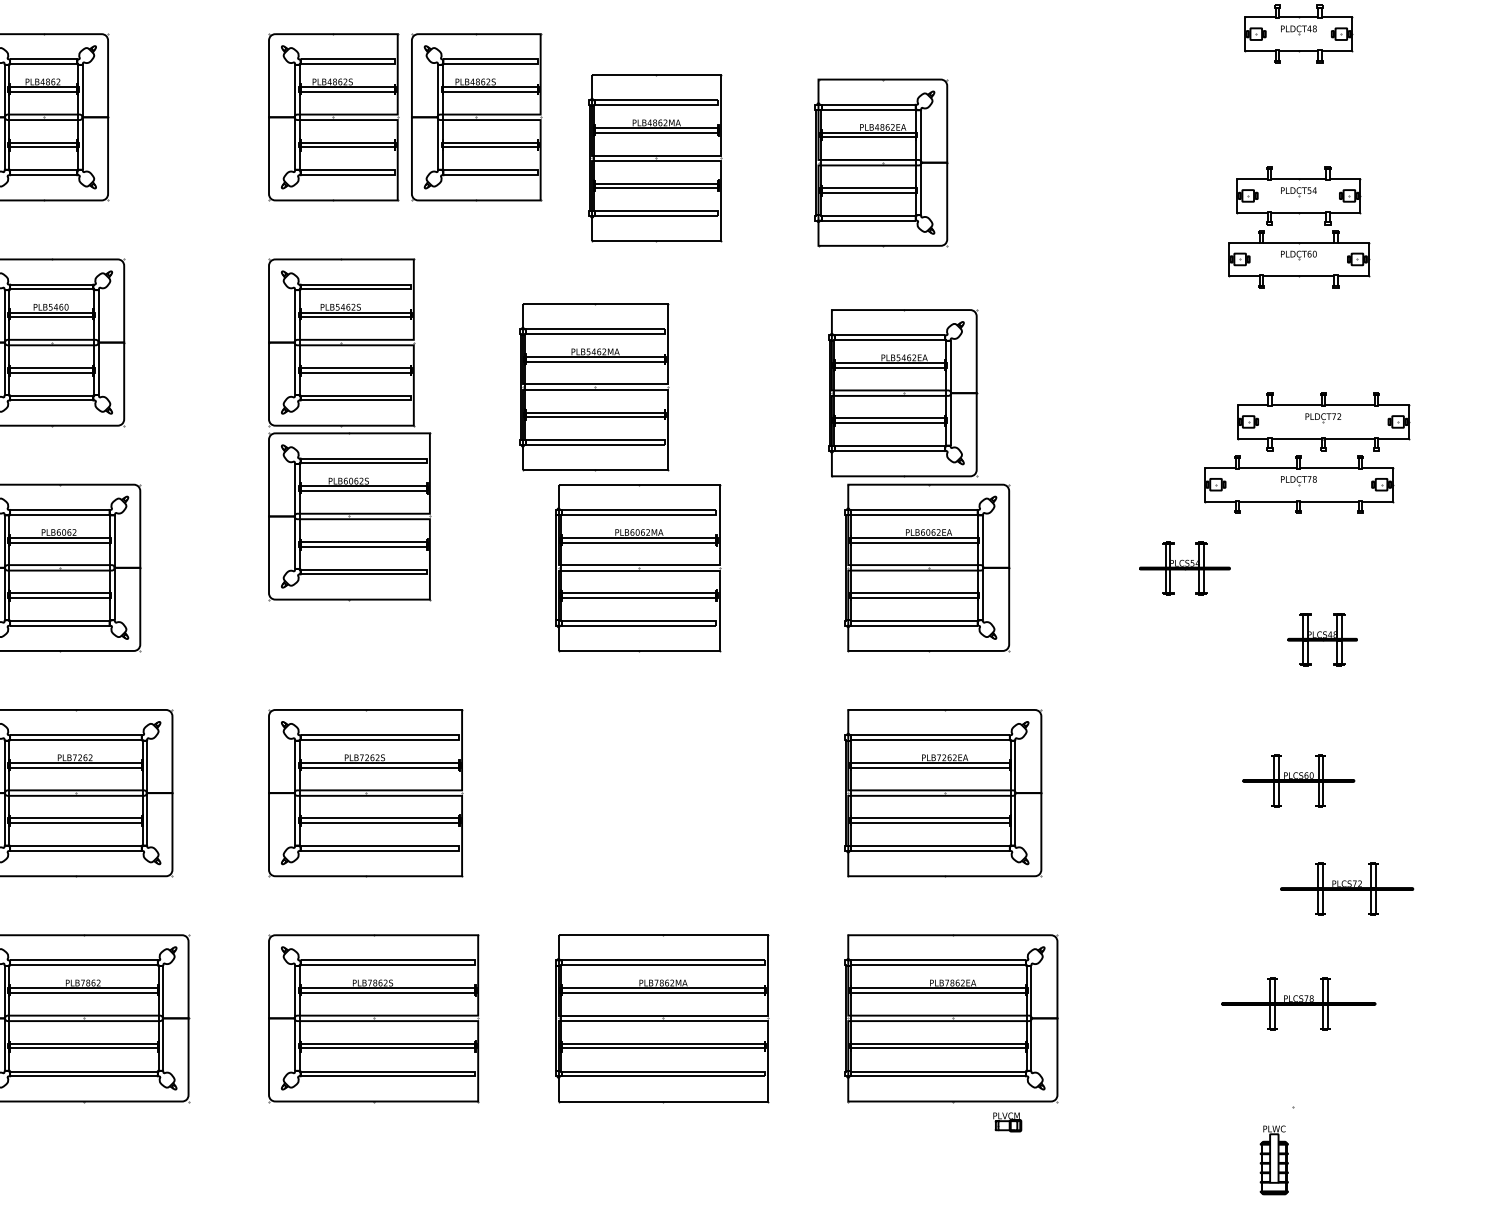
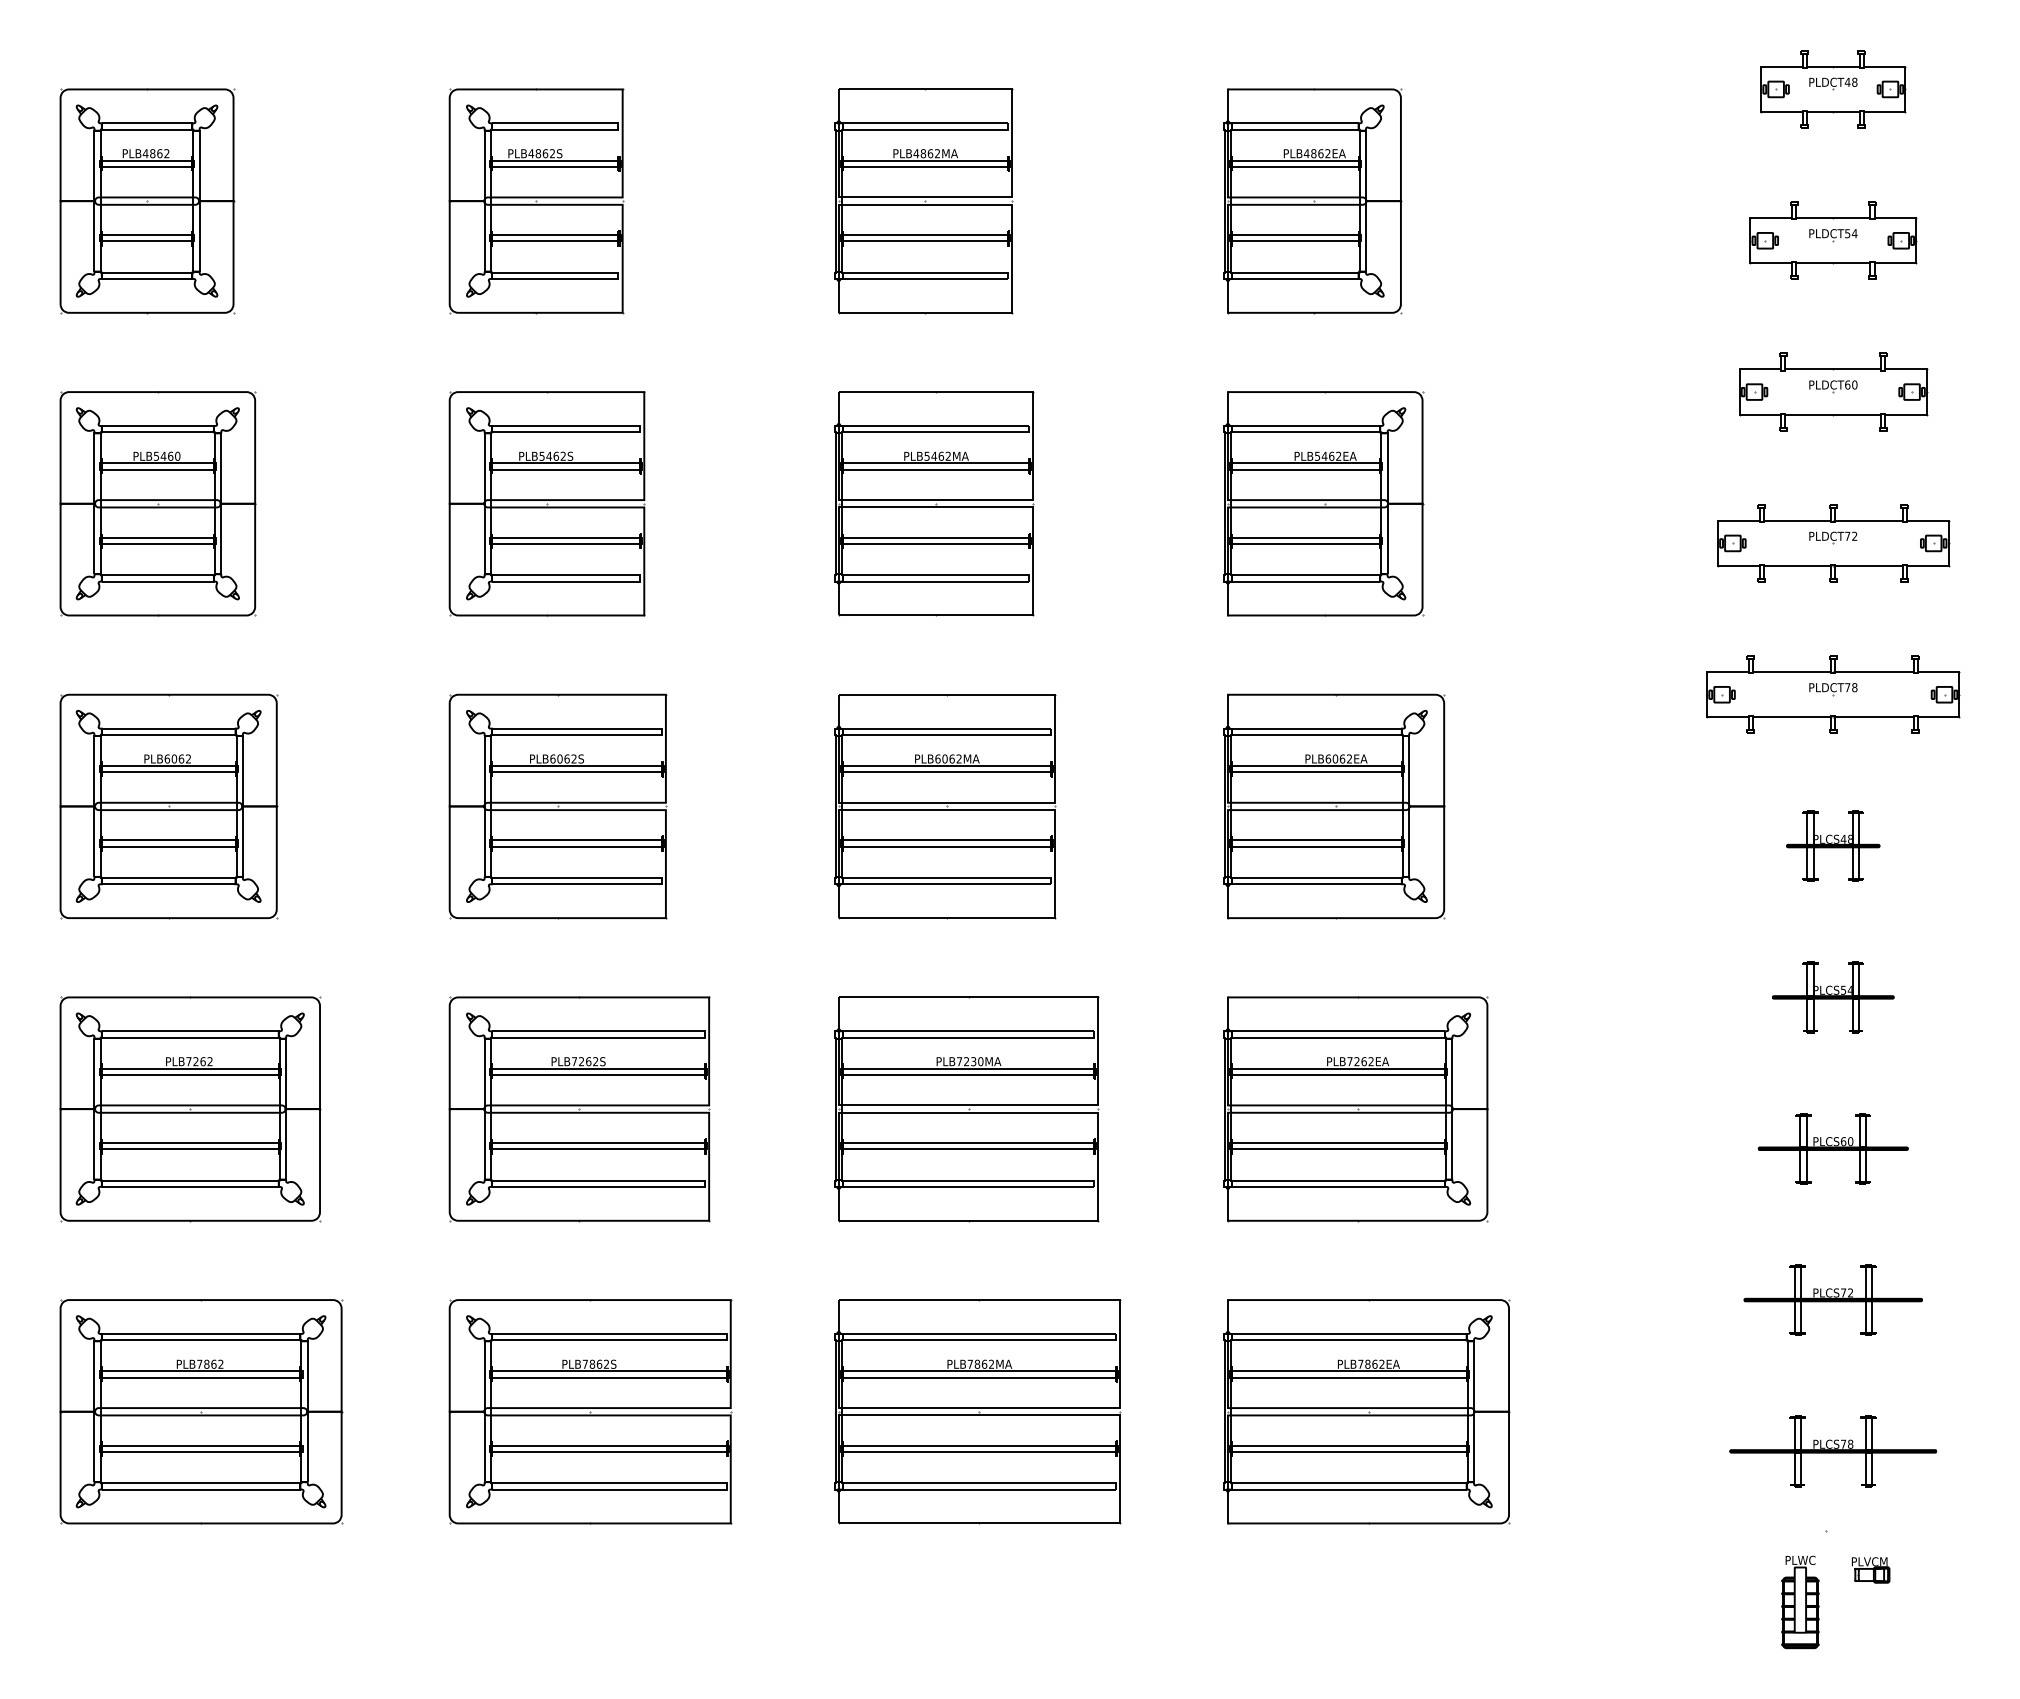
part: (476, 117) -> (728, 201), removed
part: (655, 158) -> (923, 201), moved
part: (881, 162) -> (1312, 201), moved
part: (1298, 195) -> (1833, 240), moved
part: (594, 387) -> (934, 503), moved
part: (902, 392) -> (1323, 503), moved
part: (1323, 421) -> (1833, 543), moved
part: (349, 516) -> (557, 806), moved
part: (1185, 568) -> (1833, 997), moved
part: (1322, 639) -> (1833, 845), moved
part: (1298, 780) -> (1832, 1148), moved
part: (653, 793) -> (966, 1109), added
part: (1346, 888) -> (1832, 1299), moved
part: (1298, 1004) -> (1833, 1451), moved
part: (1007, 1122) -> (1871, 1570), moved

